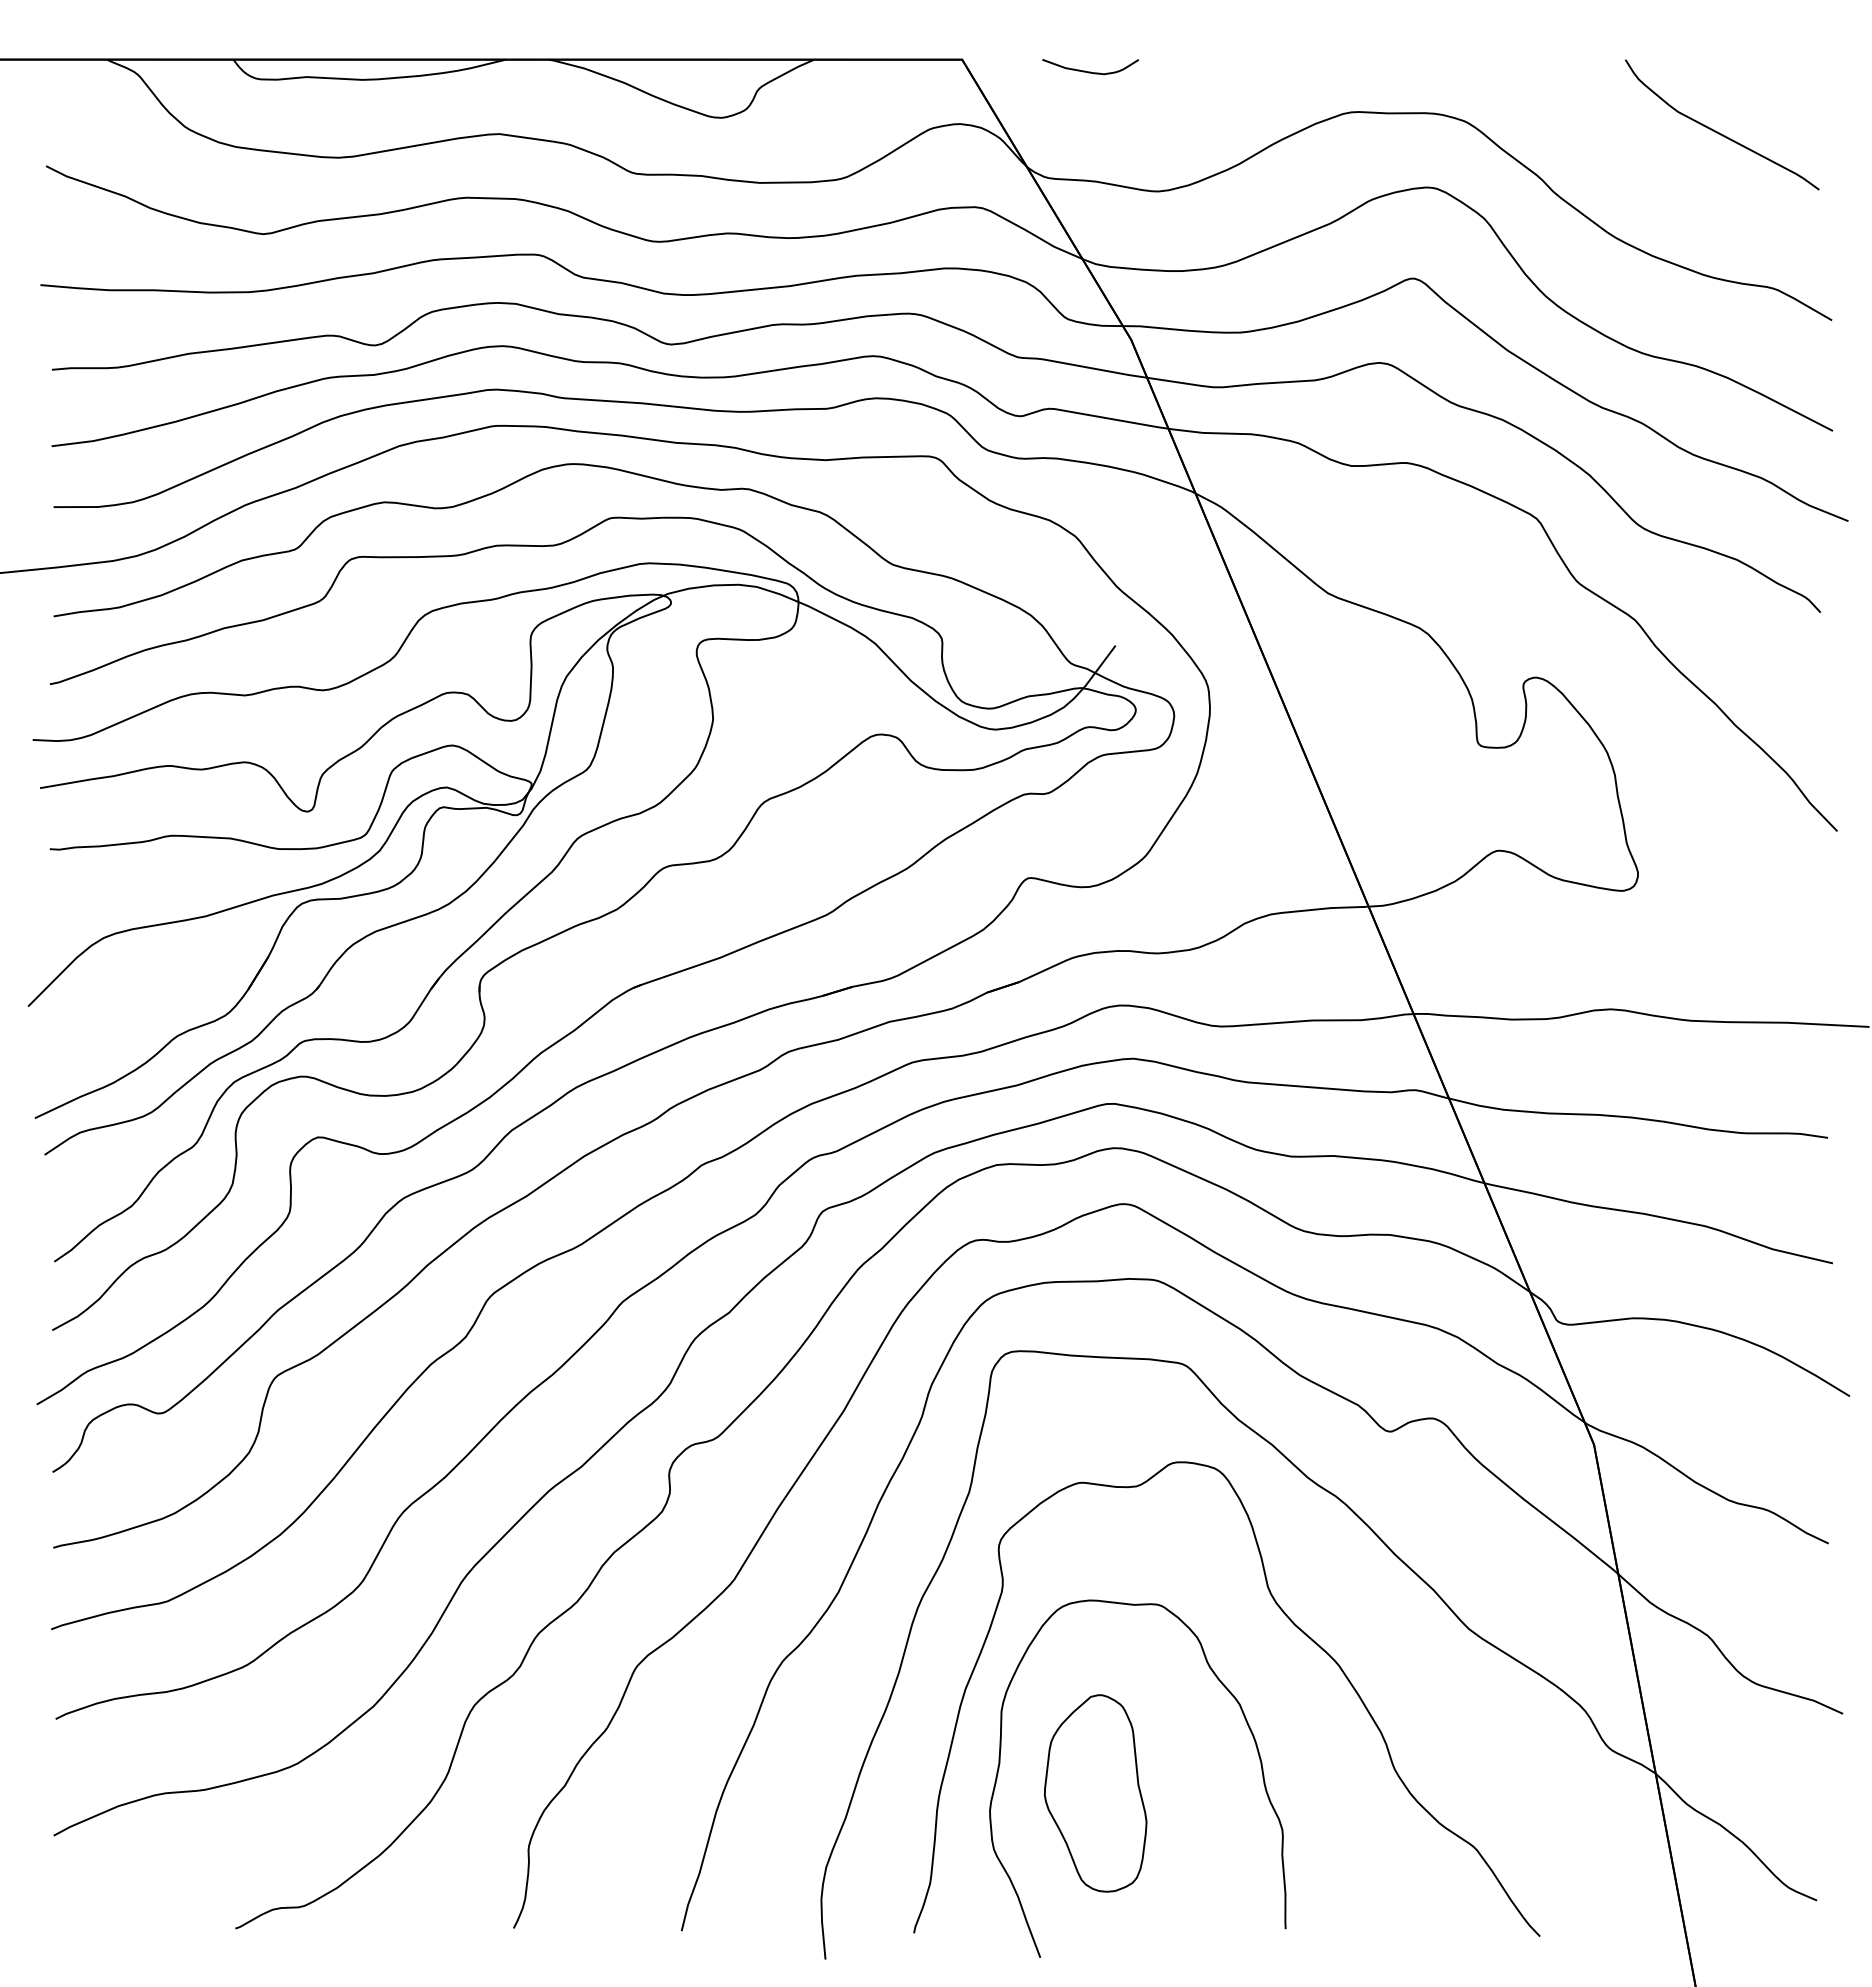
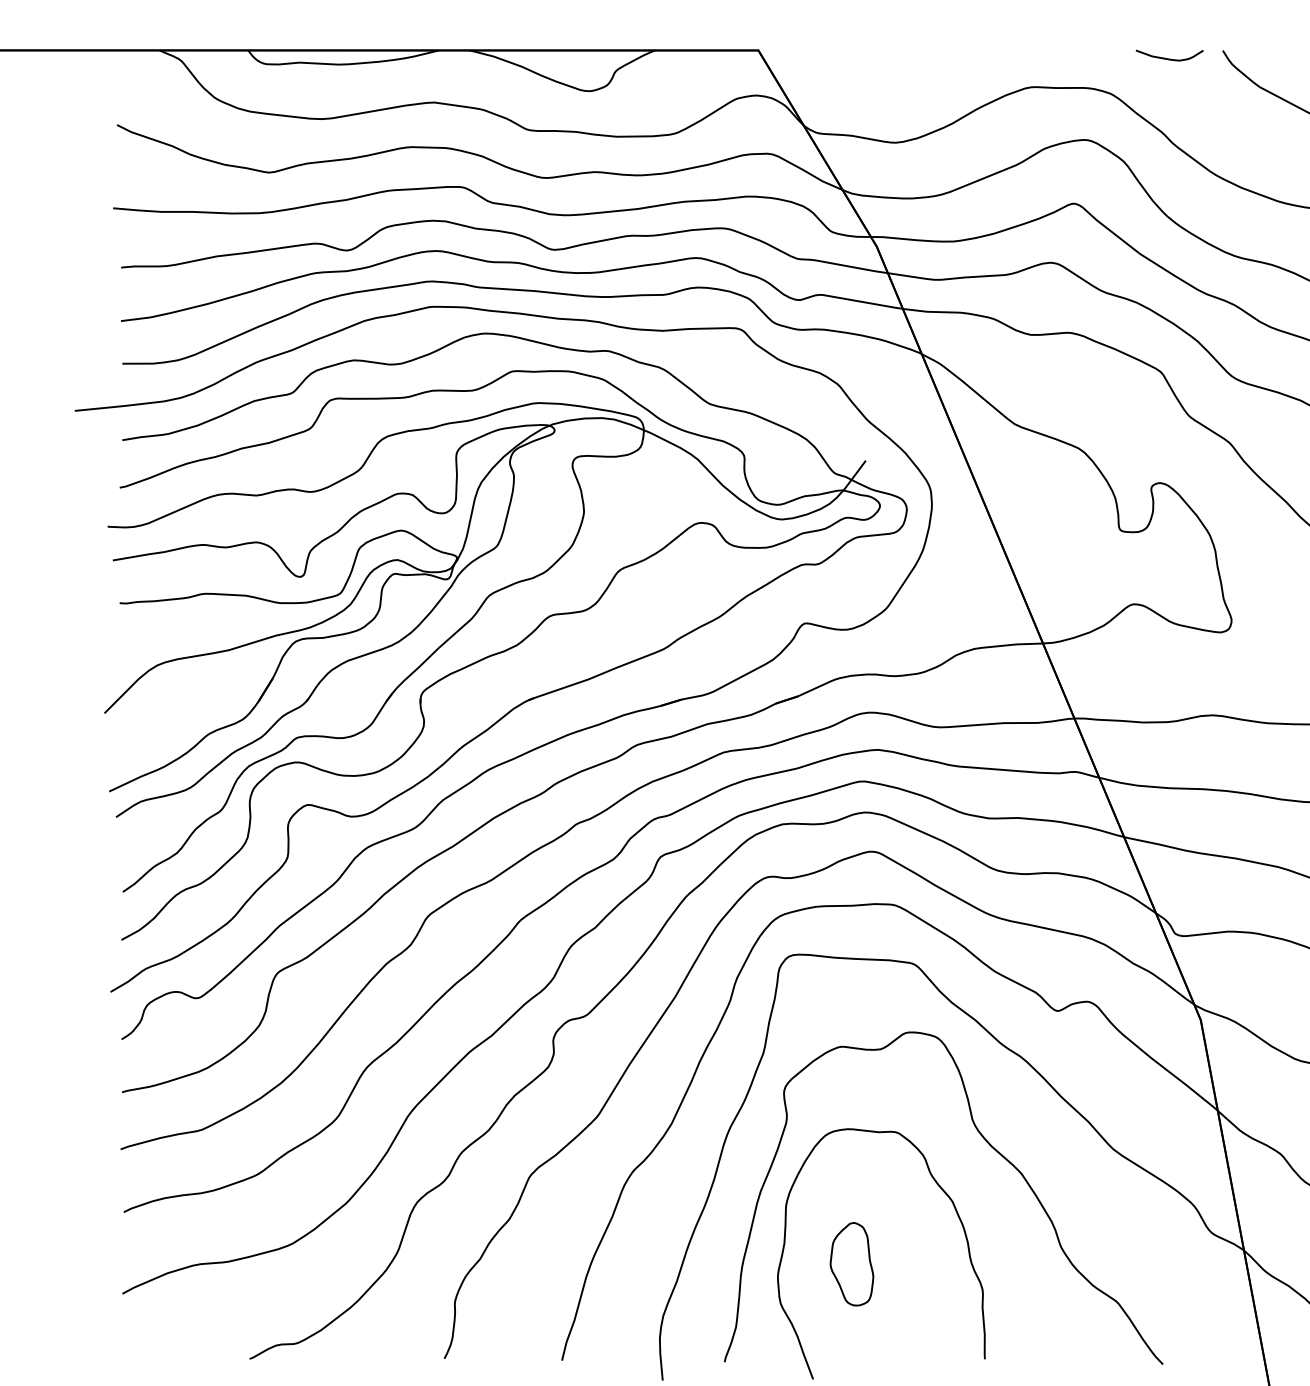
curve: (1090, 71) -> (1169, 58), moved
part: (1095, 1793) -> (851, 1264), size x0.6

